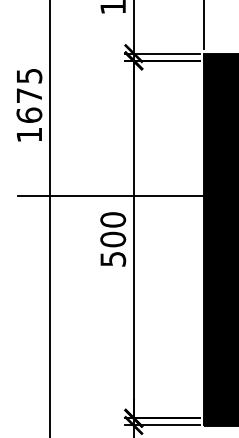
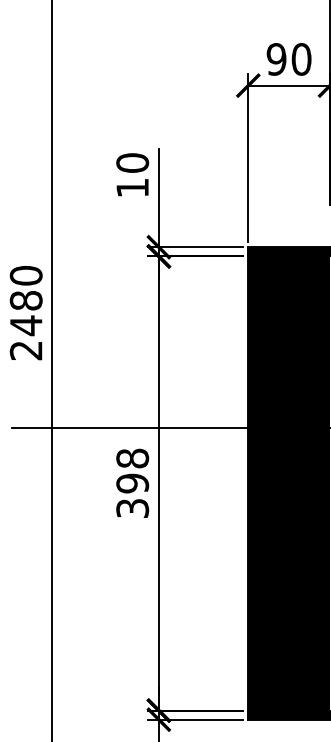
text: (28, 105) -> (25, 313), 1675 -> 2480
text: (113, 238) -> (132, 482), 500 -> 398

